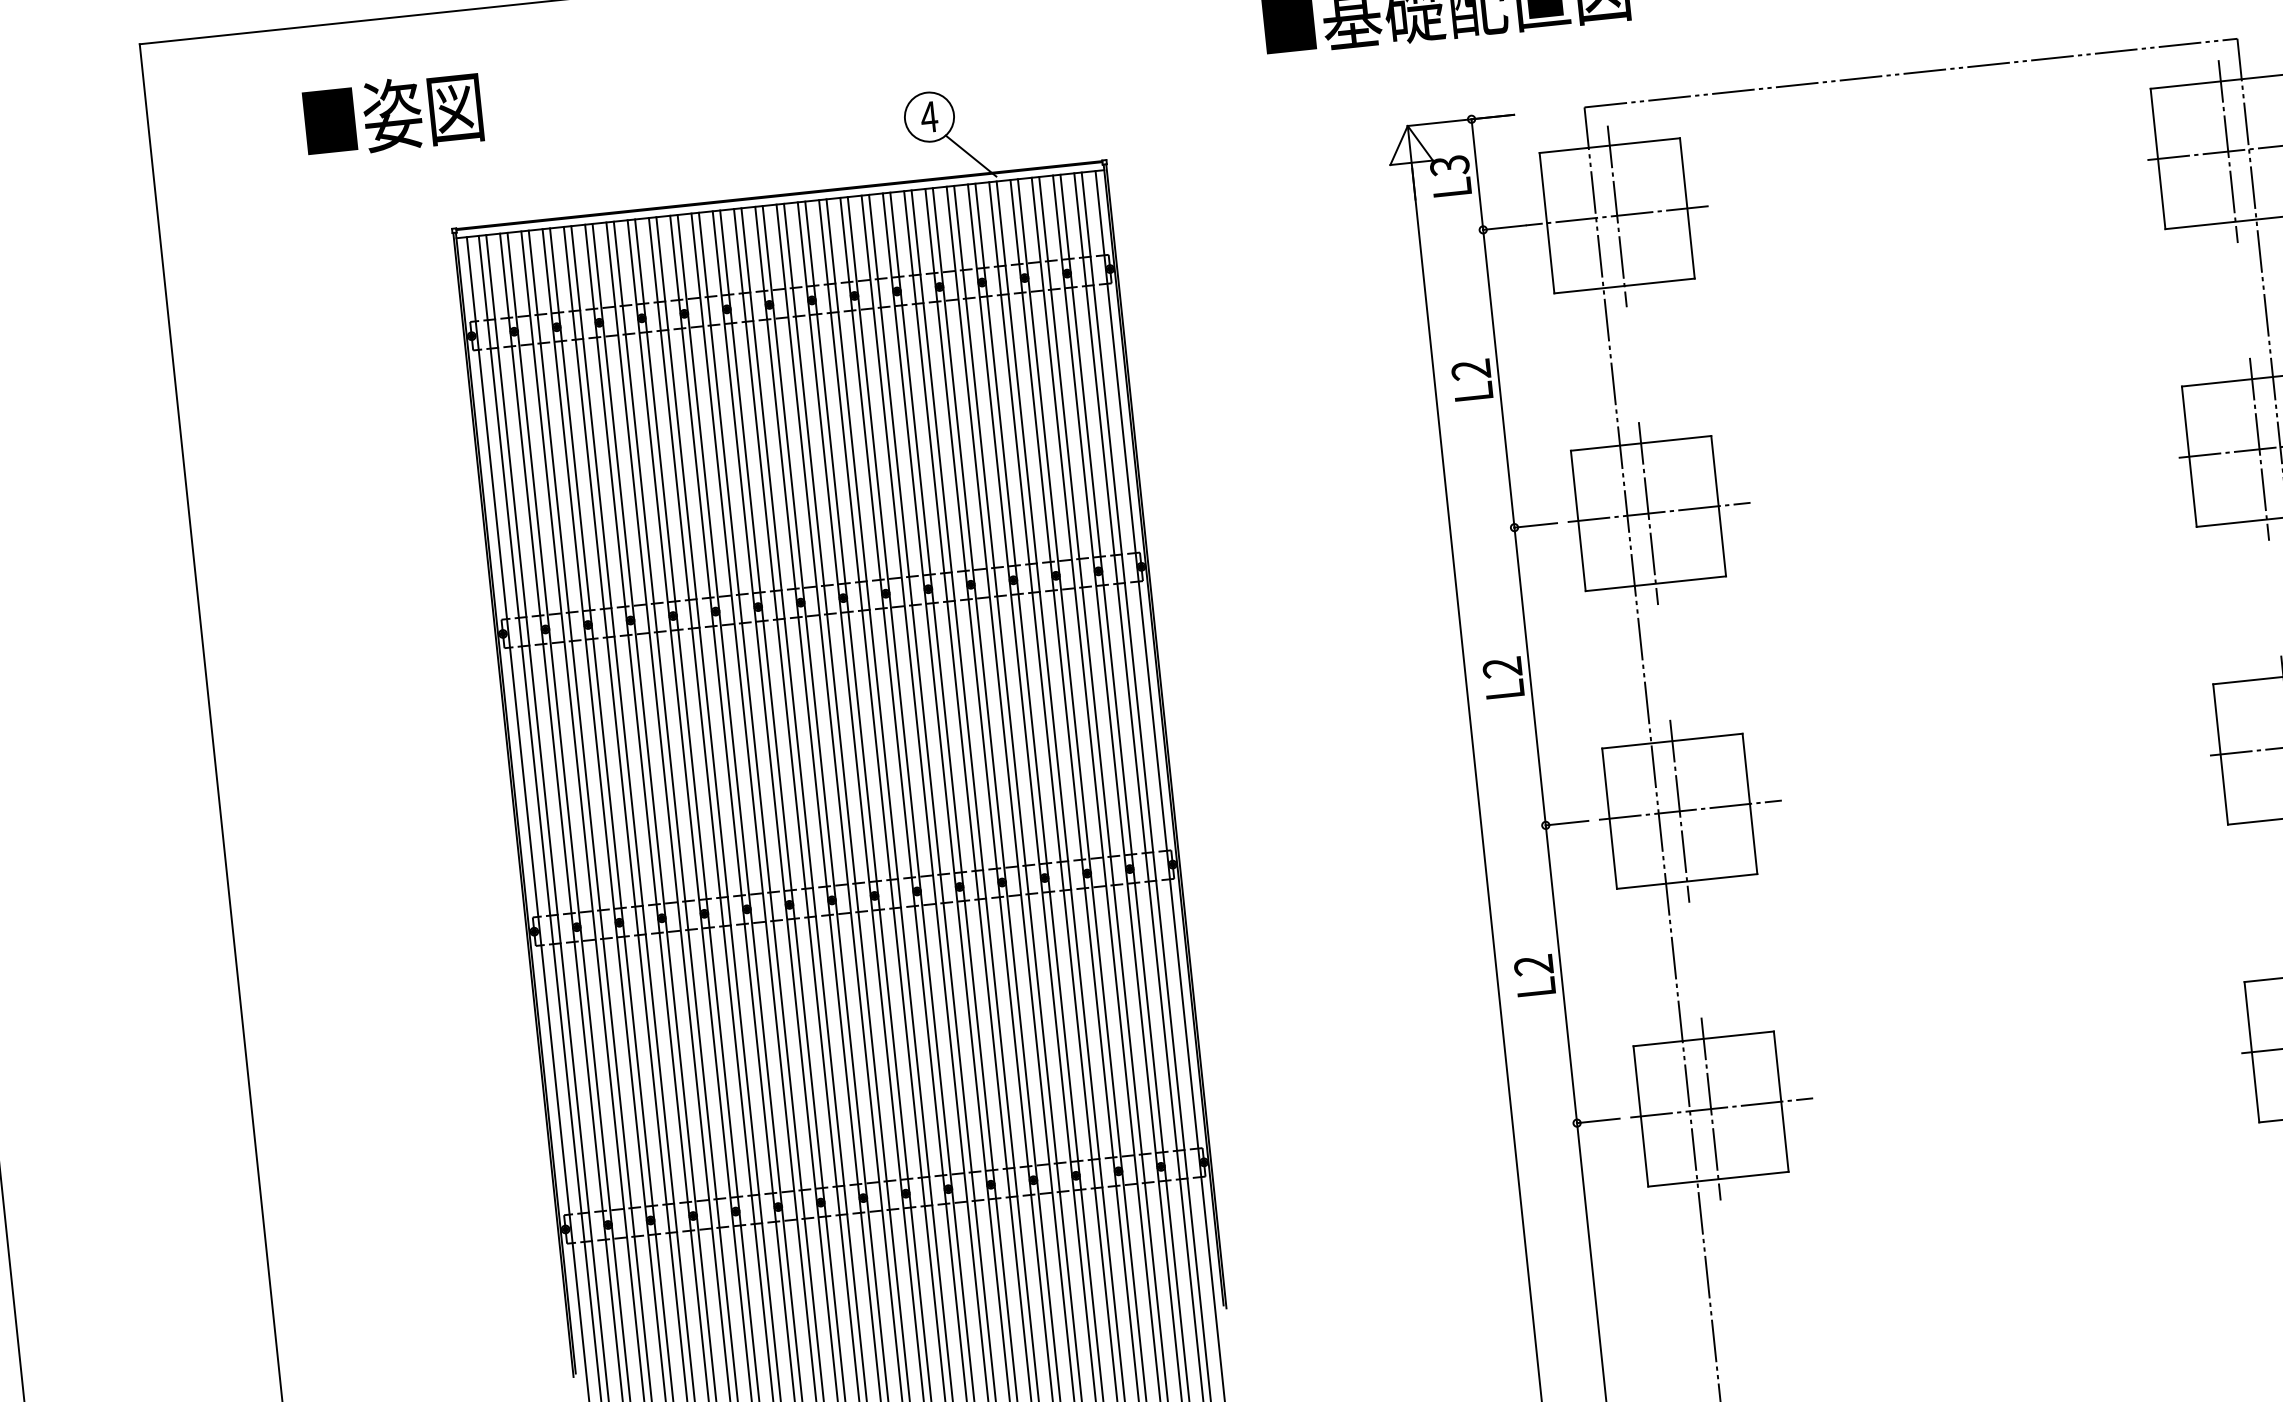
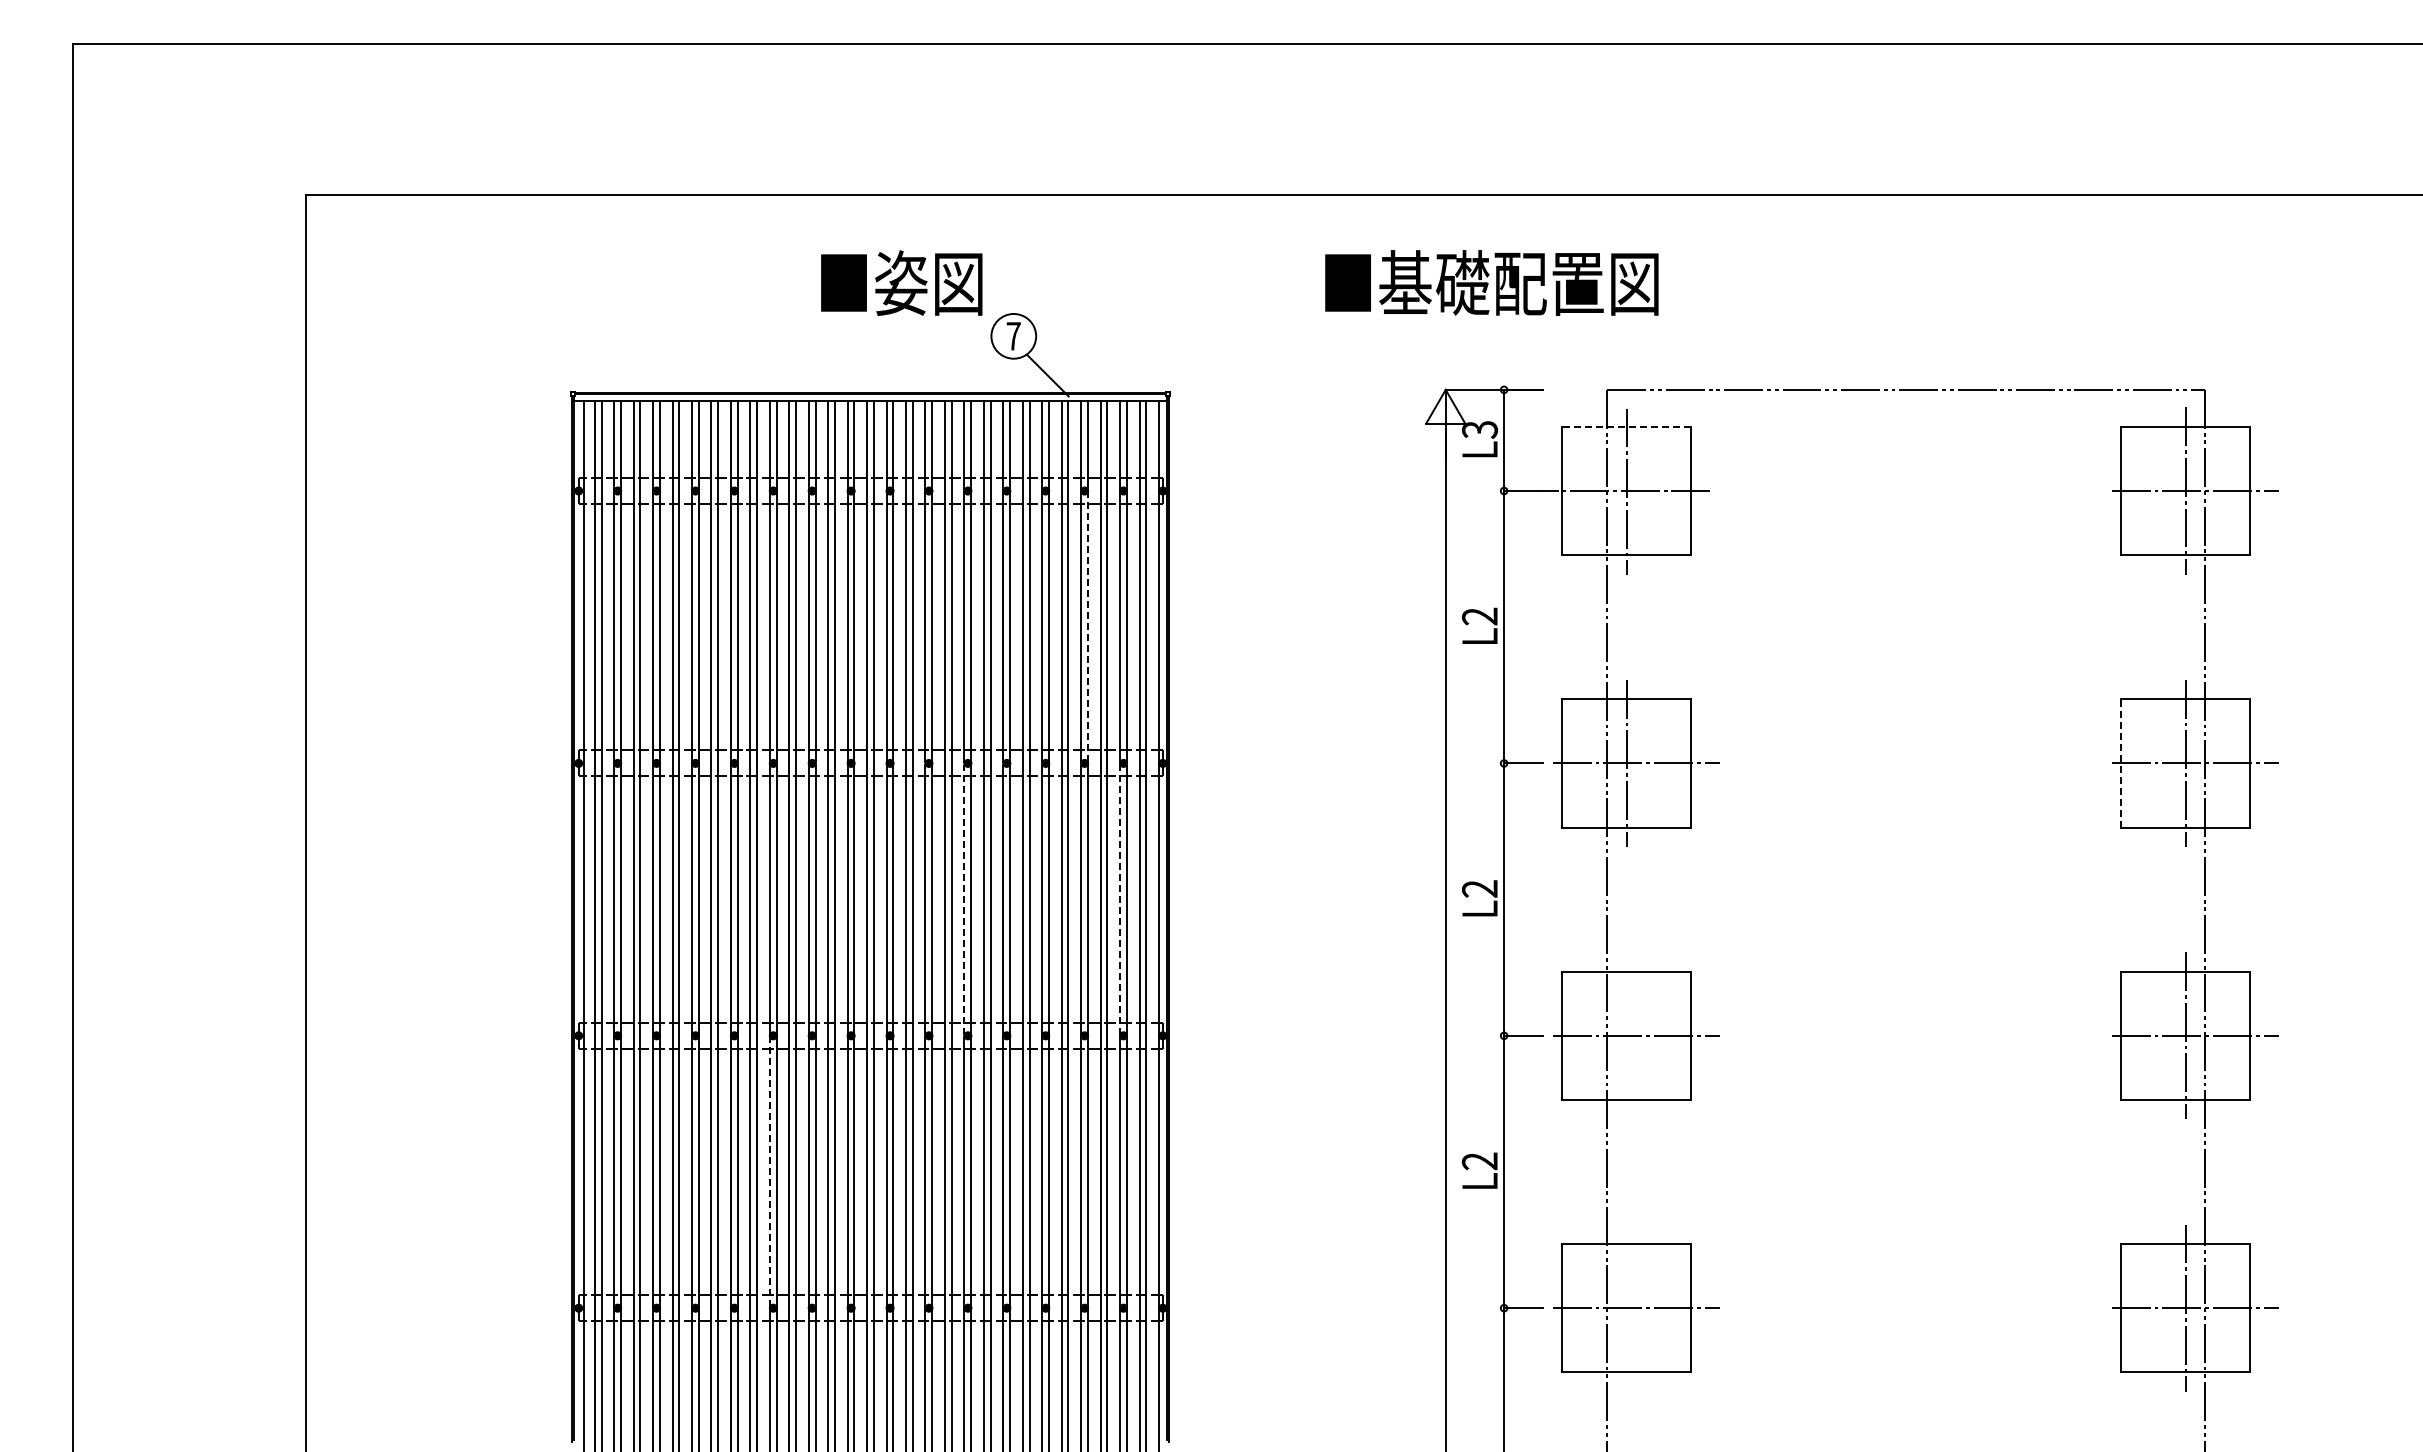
text: (392, 114) -> (901, 282), moved
text: (929, 117) -> (1013, 336), 4 -> 7
line: (1609, 145) -> (1626, 426), solid -> dashed
line: (1043, 425) -> (1087, 626), solid -> dashed
line: (2189, 455) -> (2121, 762), solid -> dashed
line: (1110, 720) -> (1120, 899), solid -> dashed
line: (940, 738) -> (964, 899), solid -> dashed
line: (1679, 810) -> (1626, 1035), removed
line: (758, 1058) -> (769, 1171), solid -> dashed
line: (1710, 1108) -> (1626, 1307), removed

